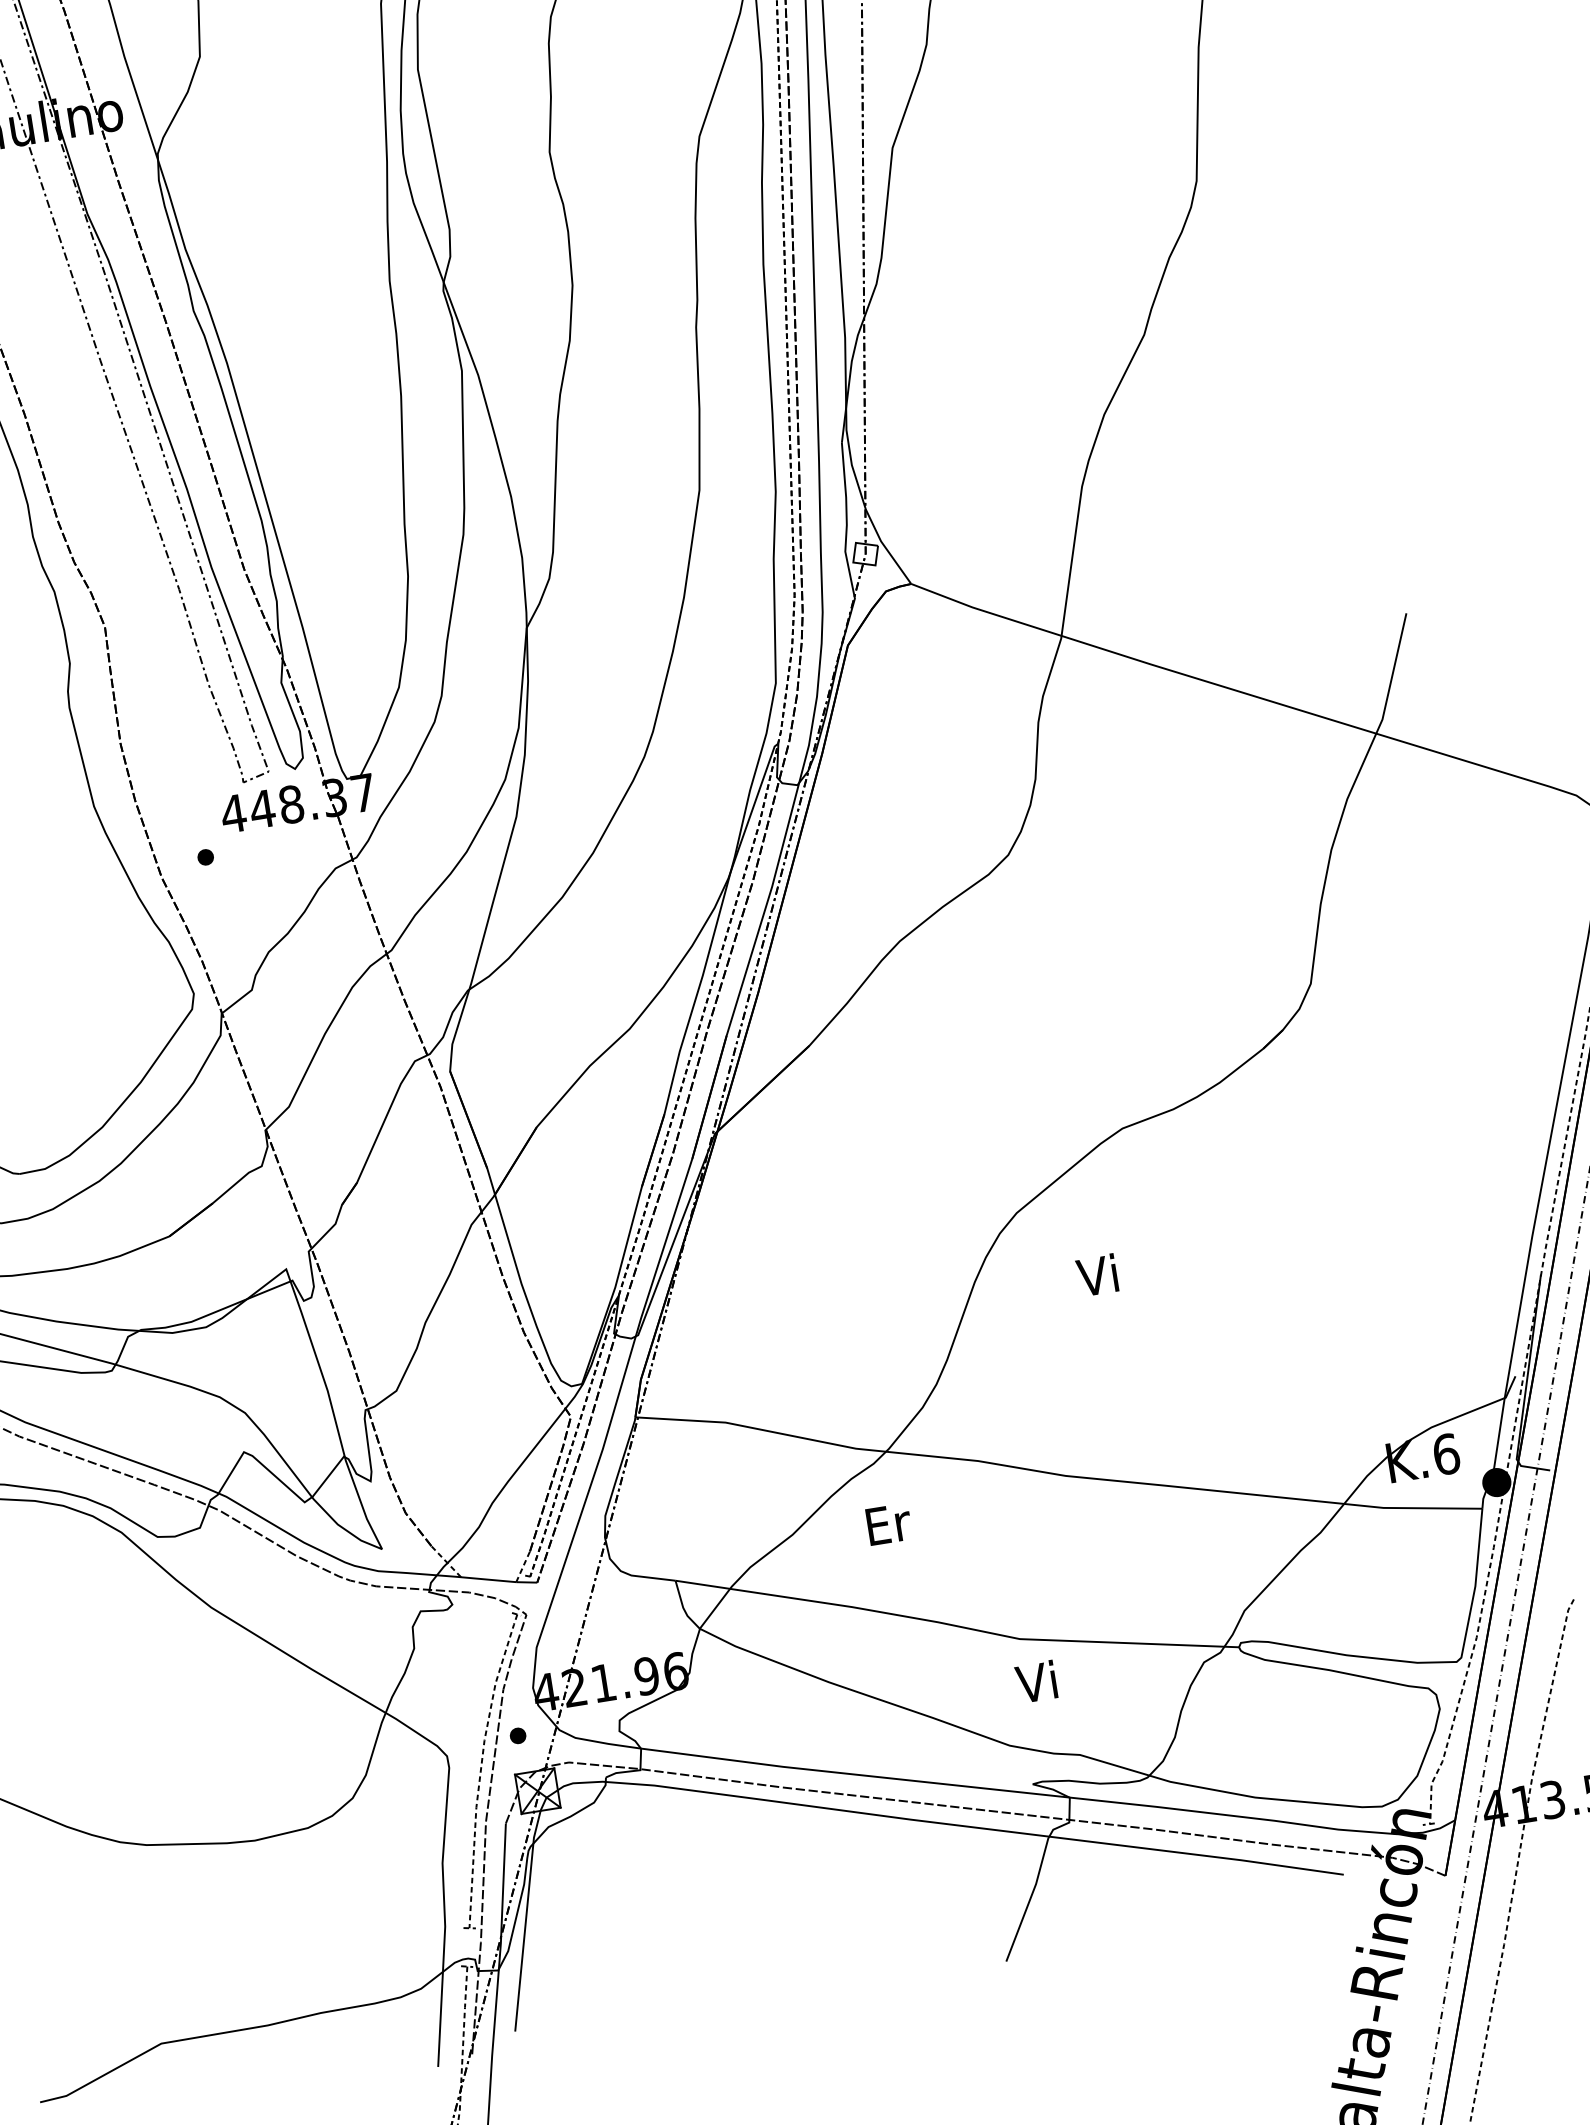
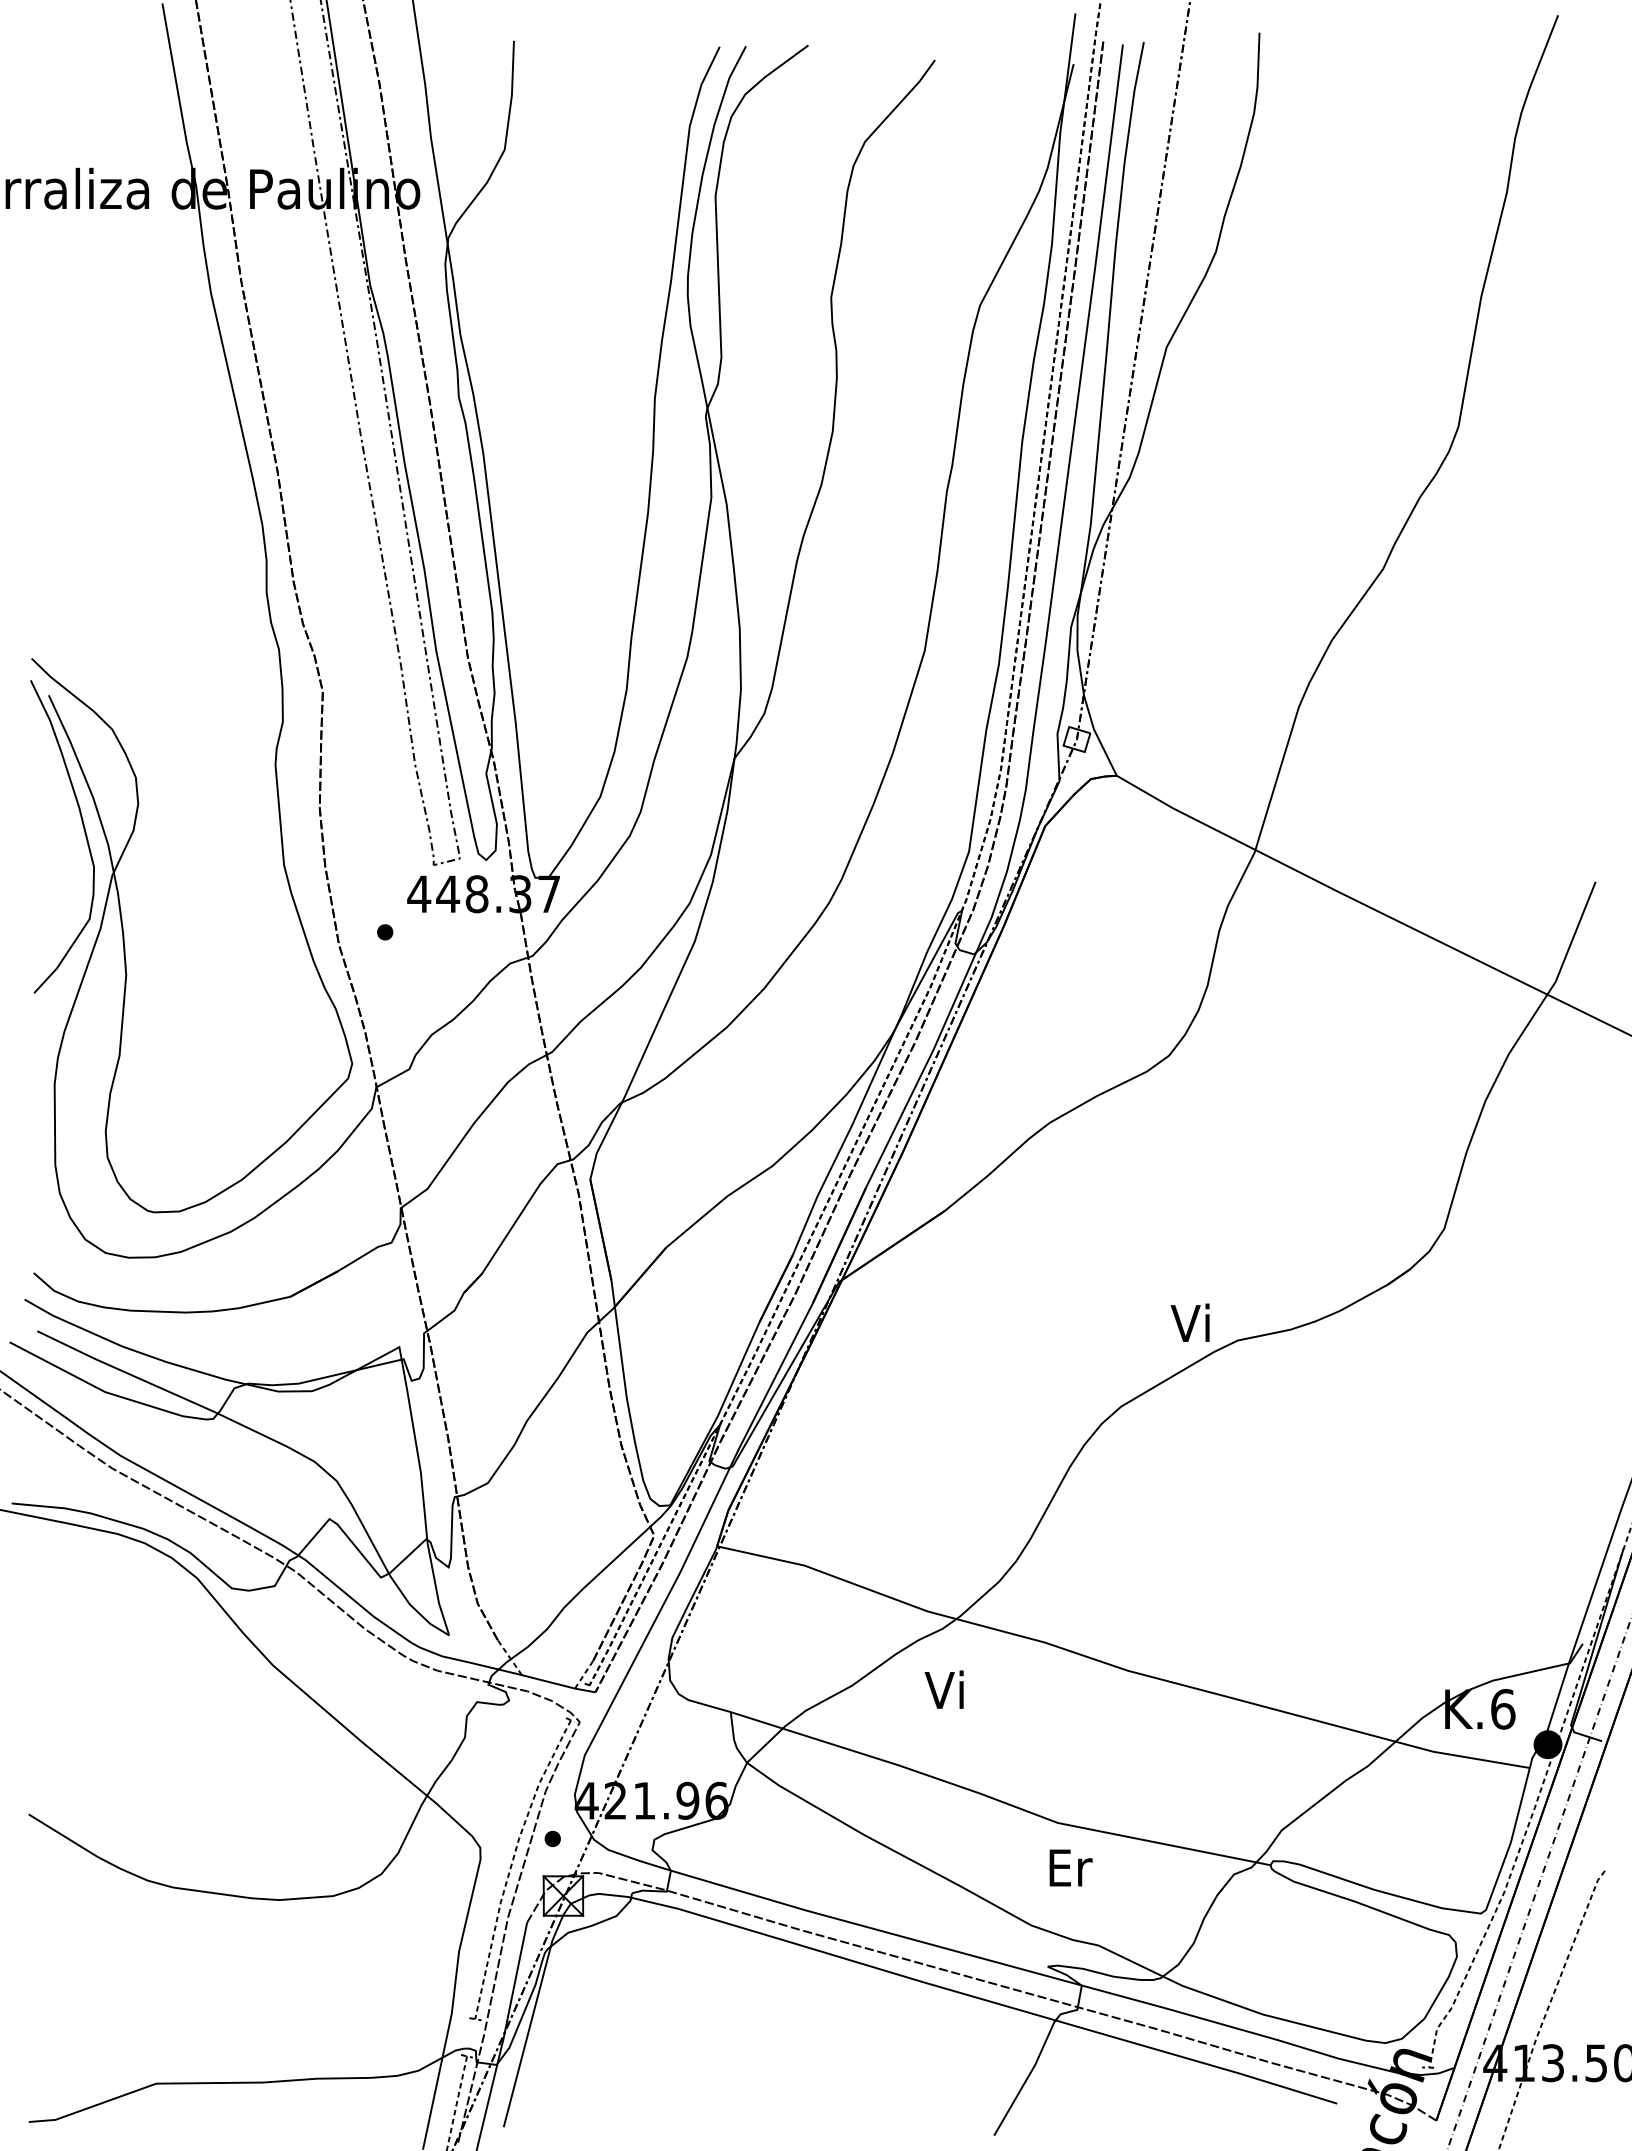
text: (1096, 1275) -> (1189, 1322), moved
text: (887, 1523) -> (946, 1689), Er -> Vi
text: (1038, 1681) -> (1069, 1867), Vi -> Er

